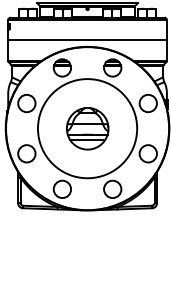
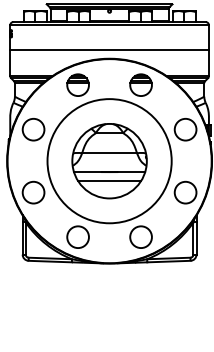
part: (87, 128) -> (109, 160), size x1.43

